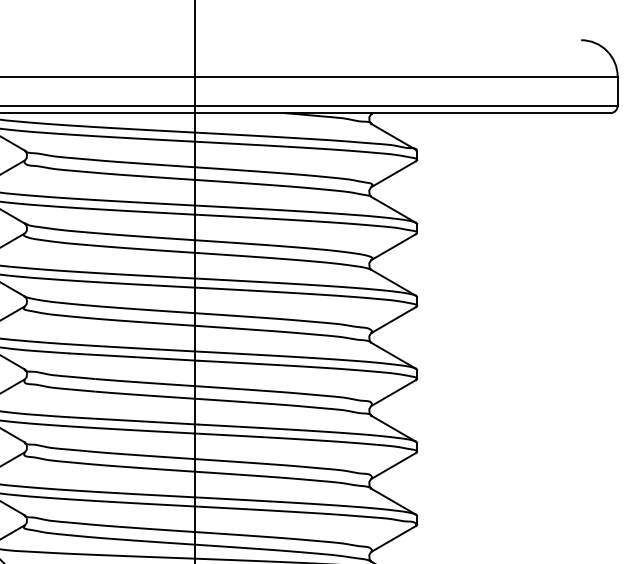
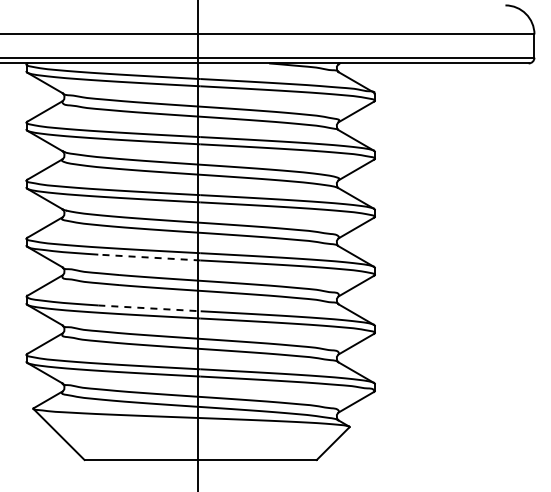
line: (132, 357) -> (148, 257), solid -> dashed
line: (133, 421) -> (149, 308), solid -> dashed

